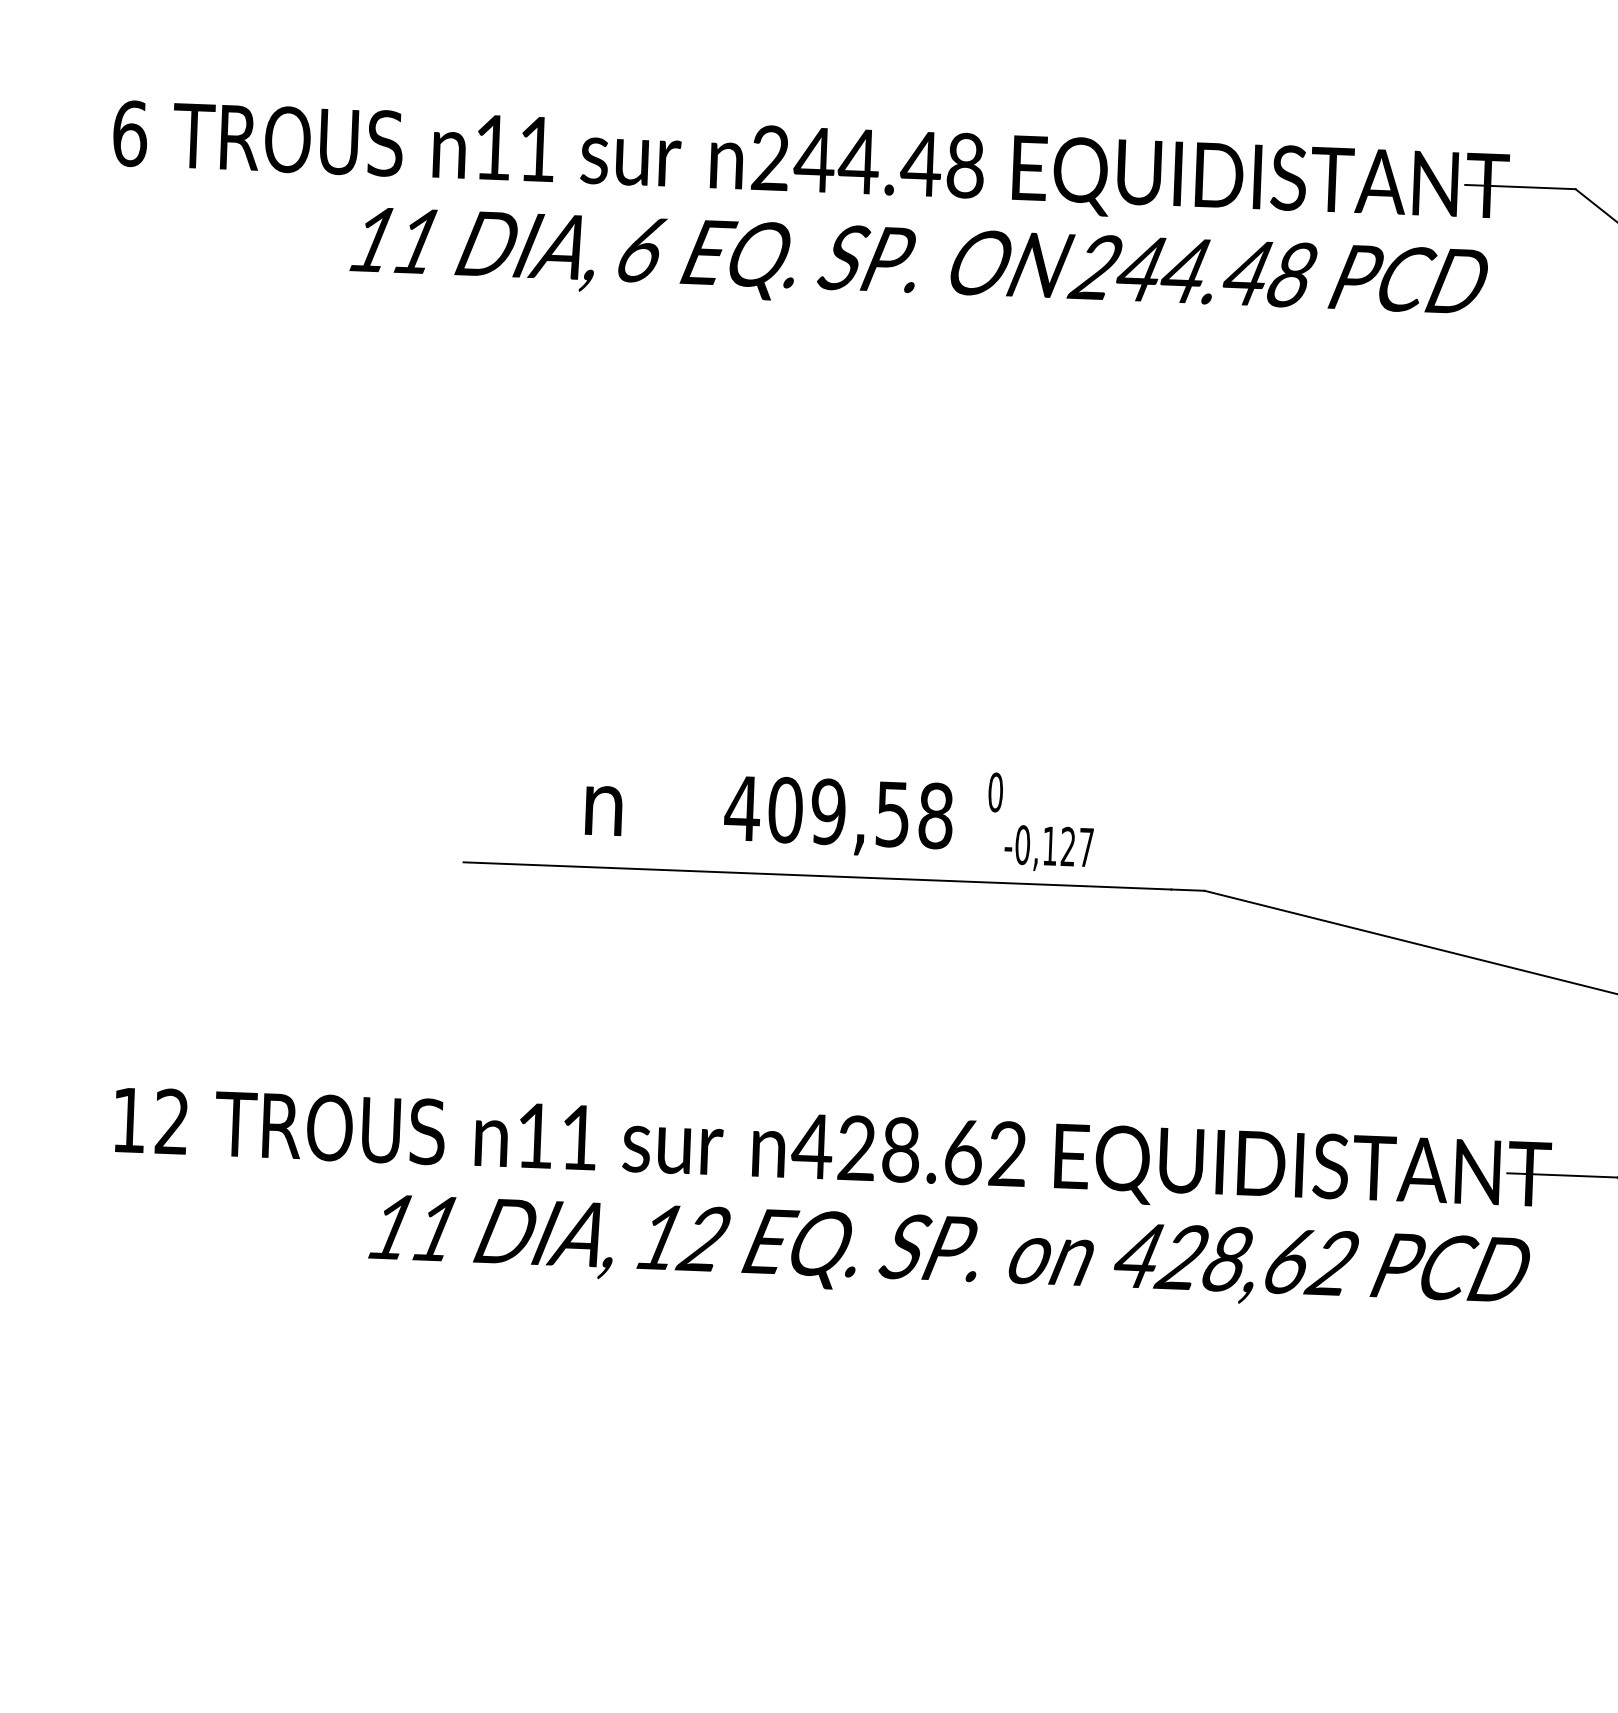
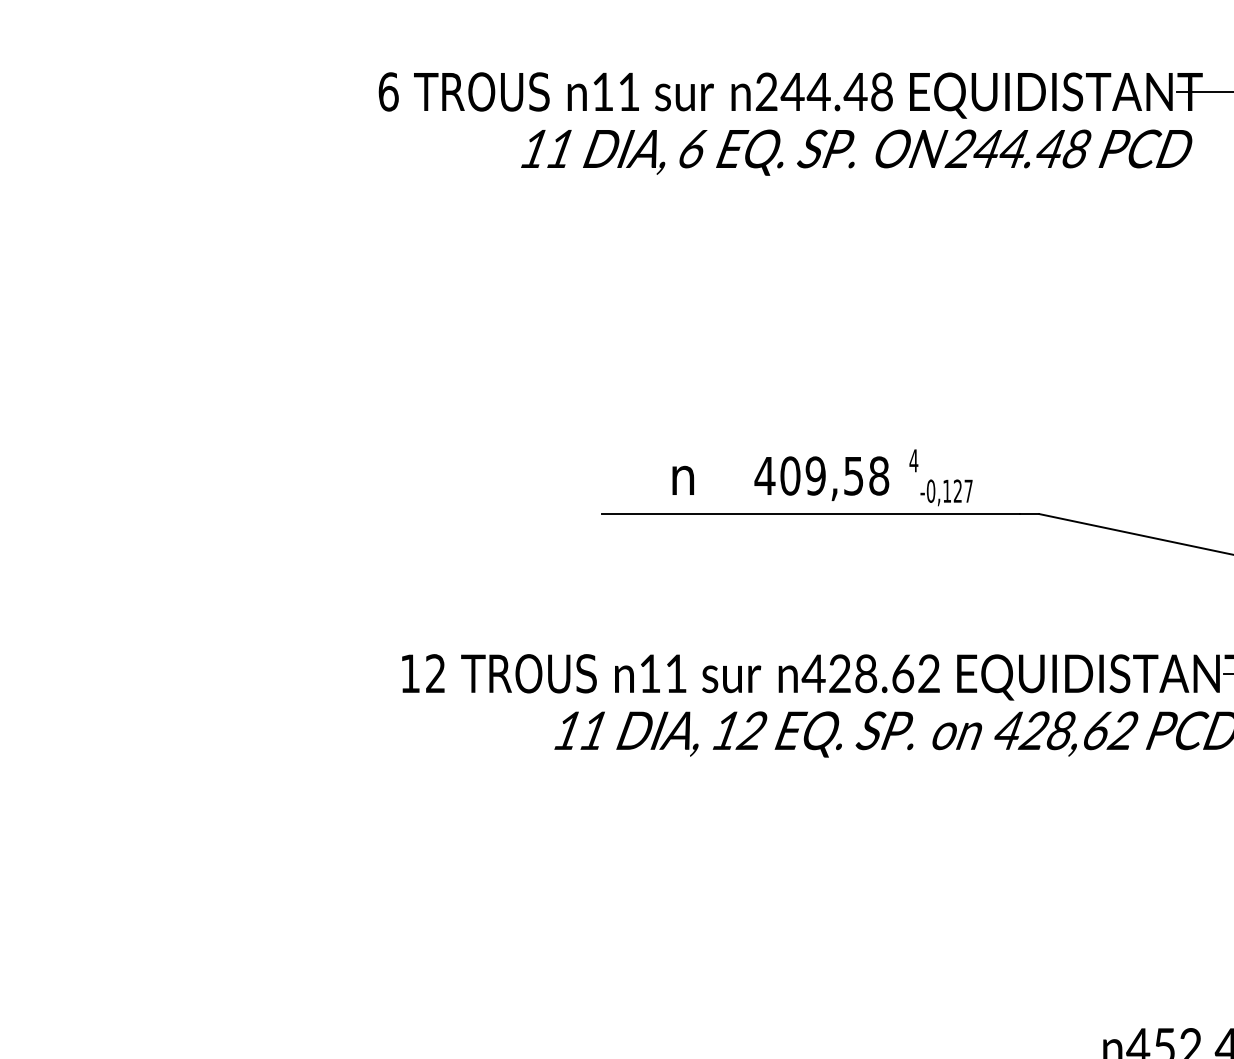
text: (995, 791) -> (913, 460), 0 -> 4

